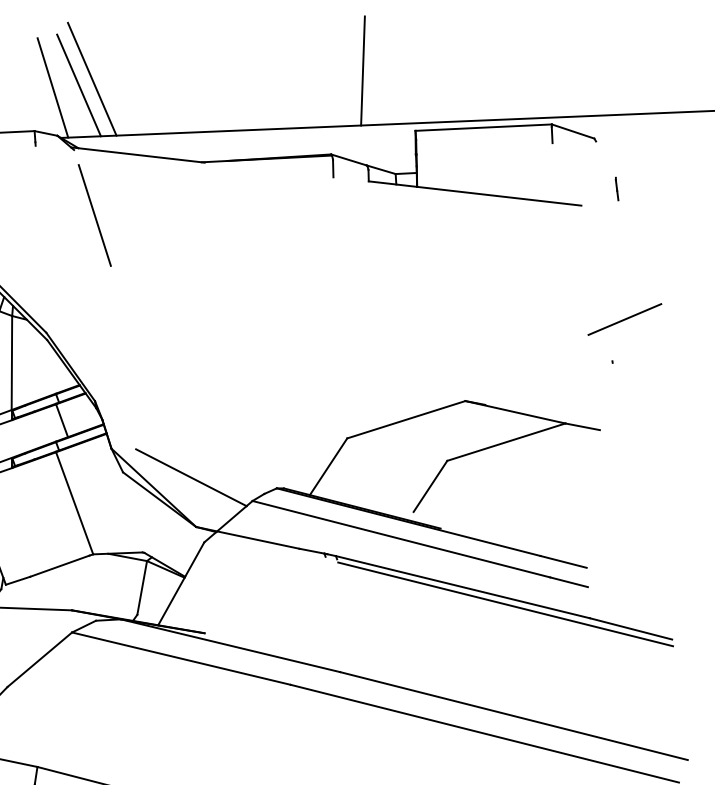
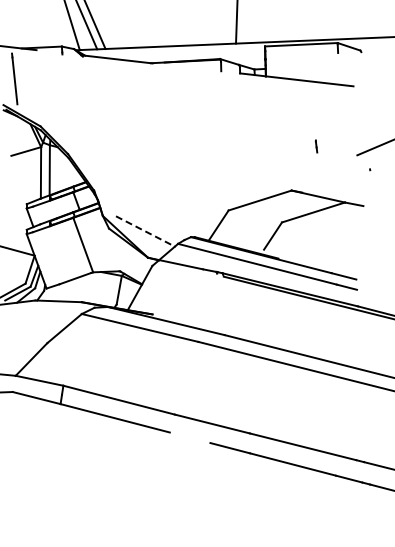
line: (617, 189) -> (316, 146), moved
line: (93, 215) -> (93, 91), removed
line: (191, 477) -> (145, 231), solid -> dashed

